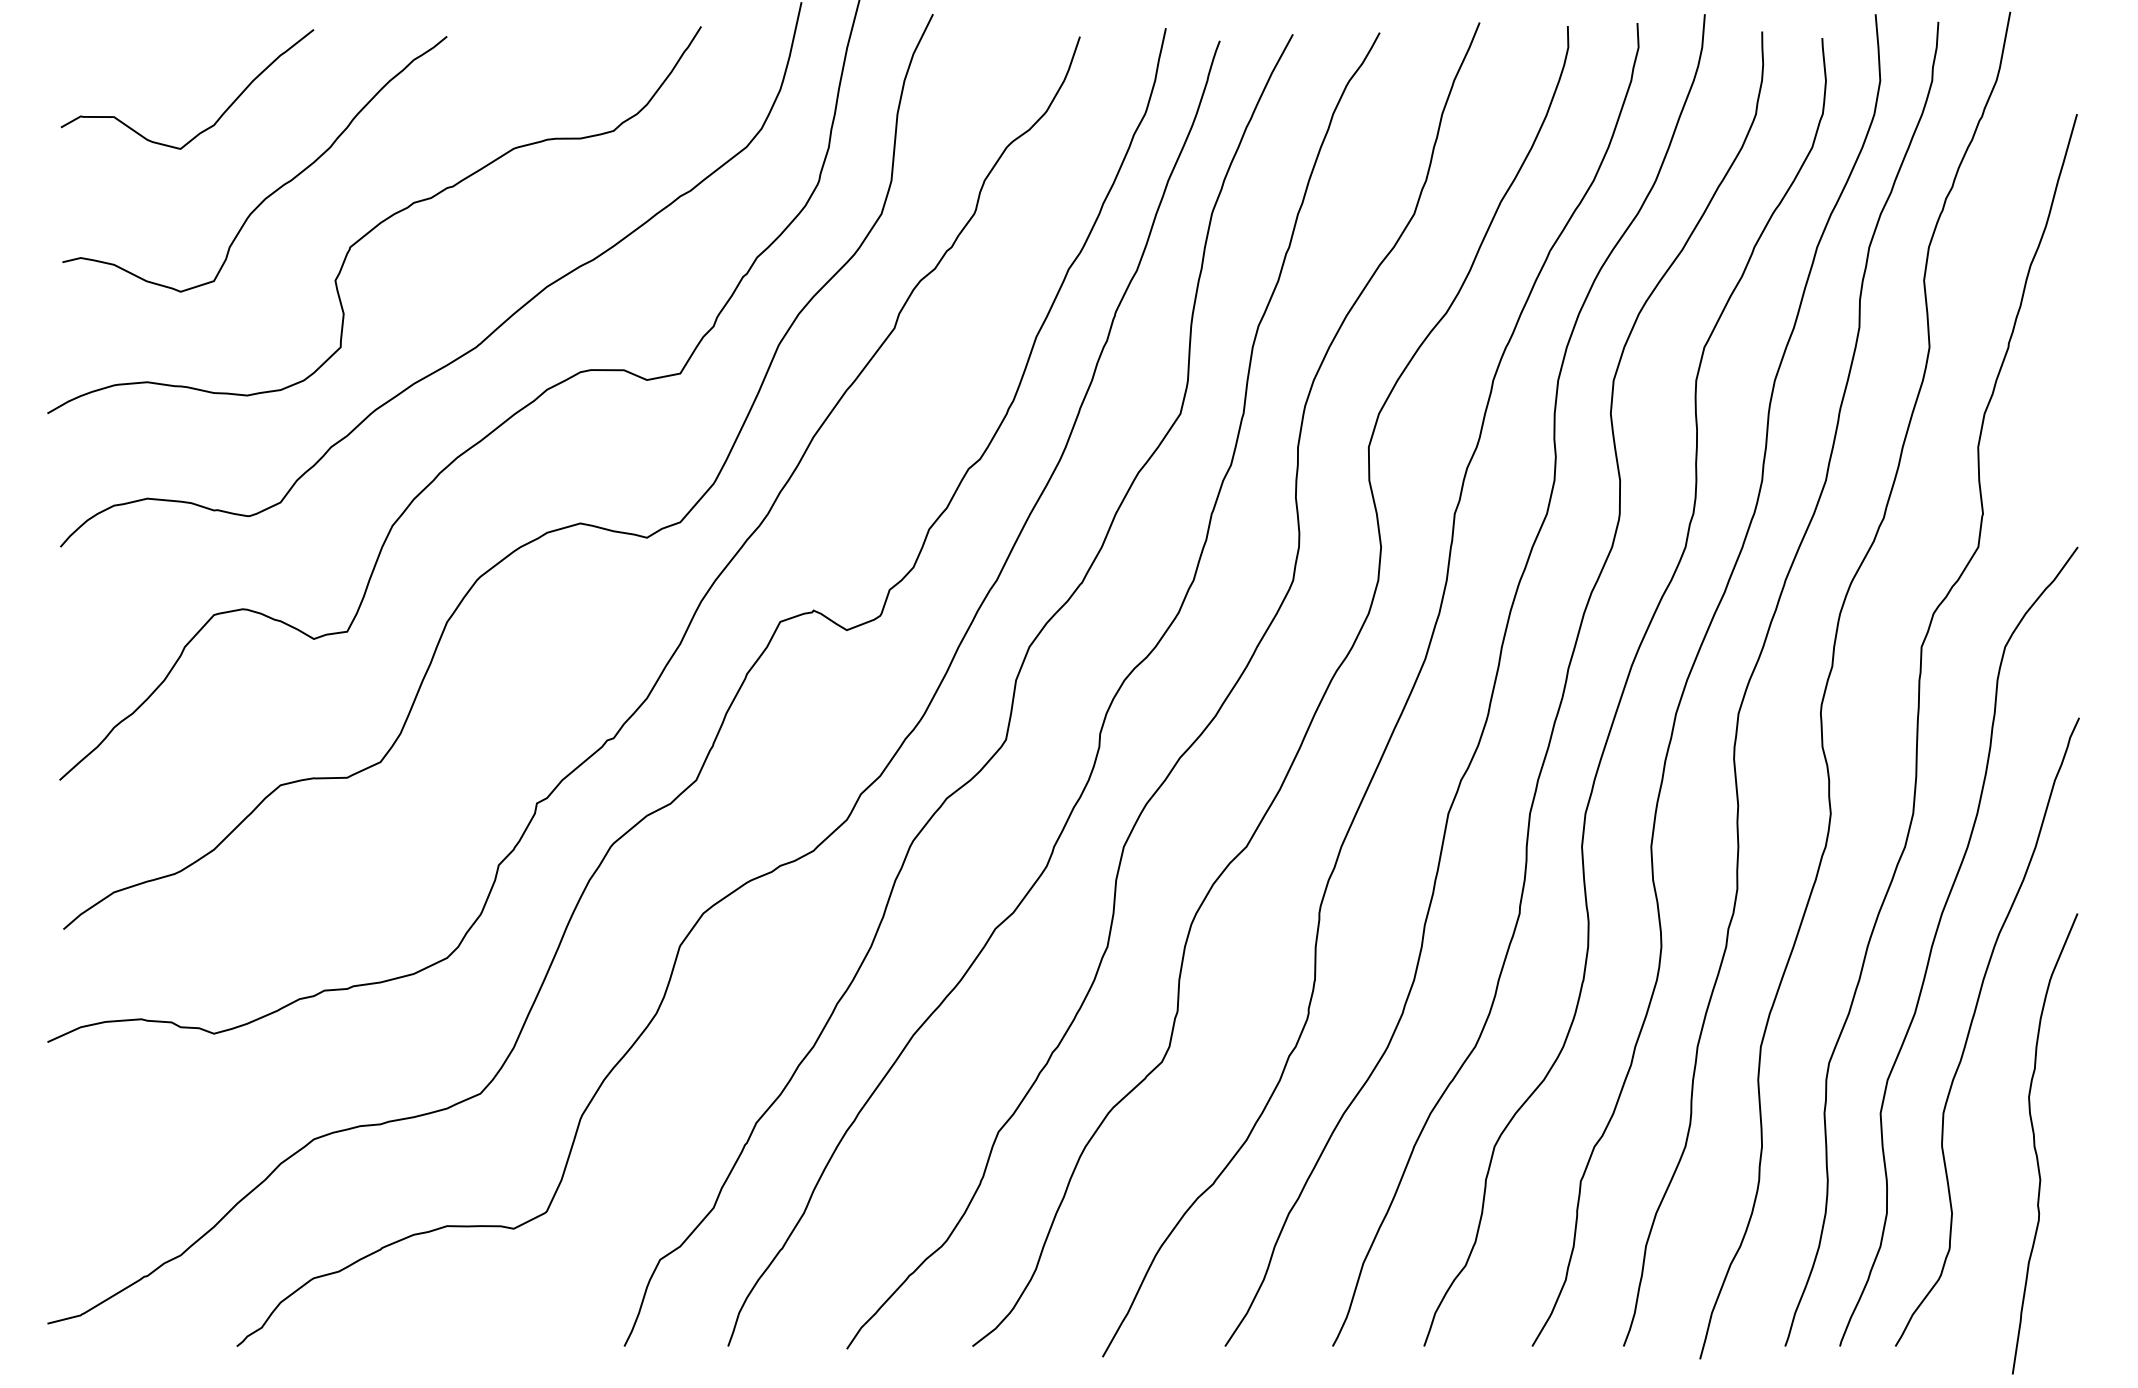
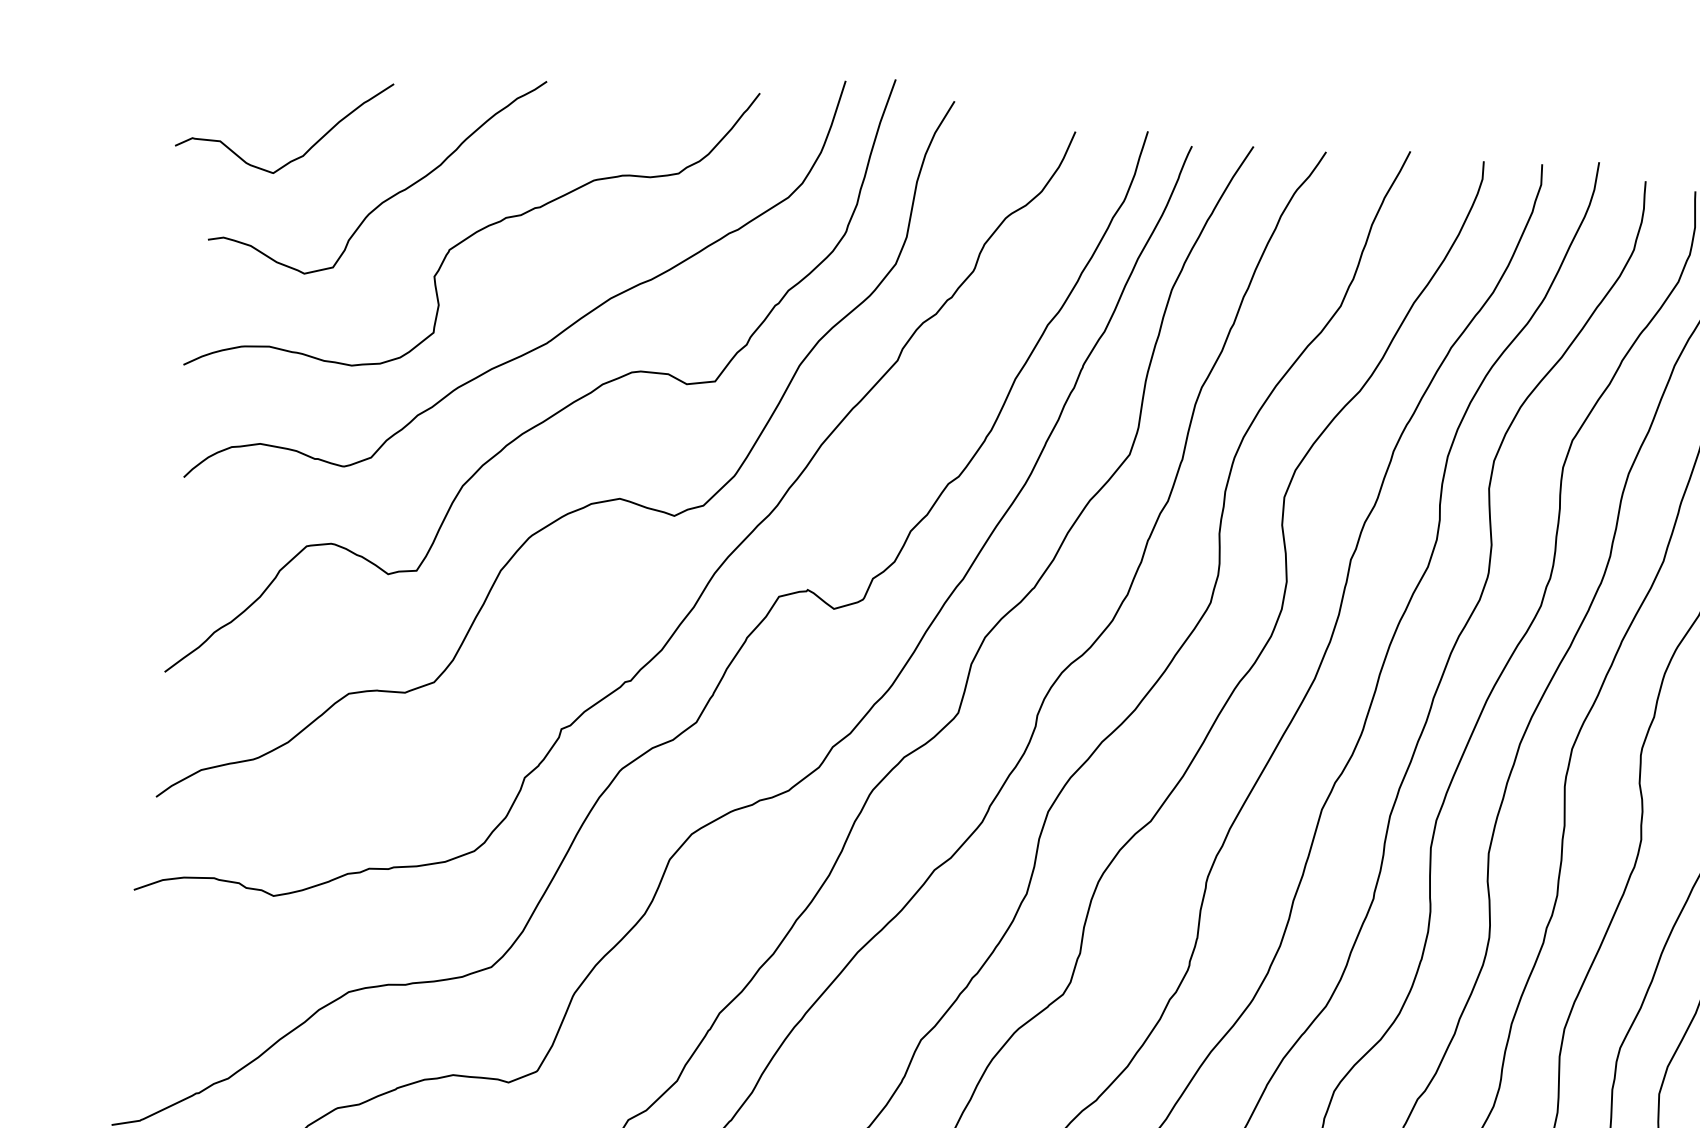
curve: (219, 116) -> (308, 149), moved

